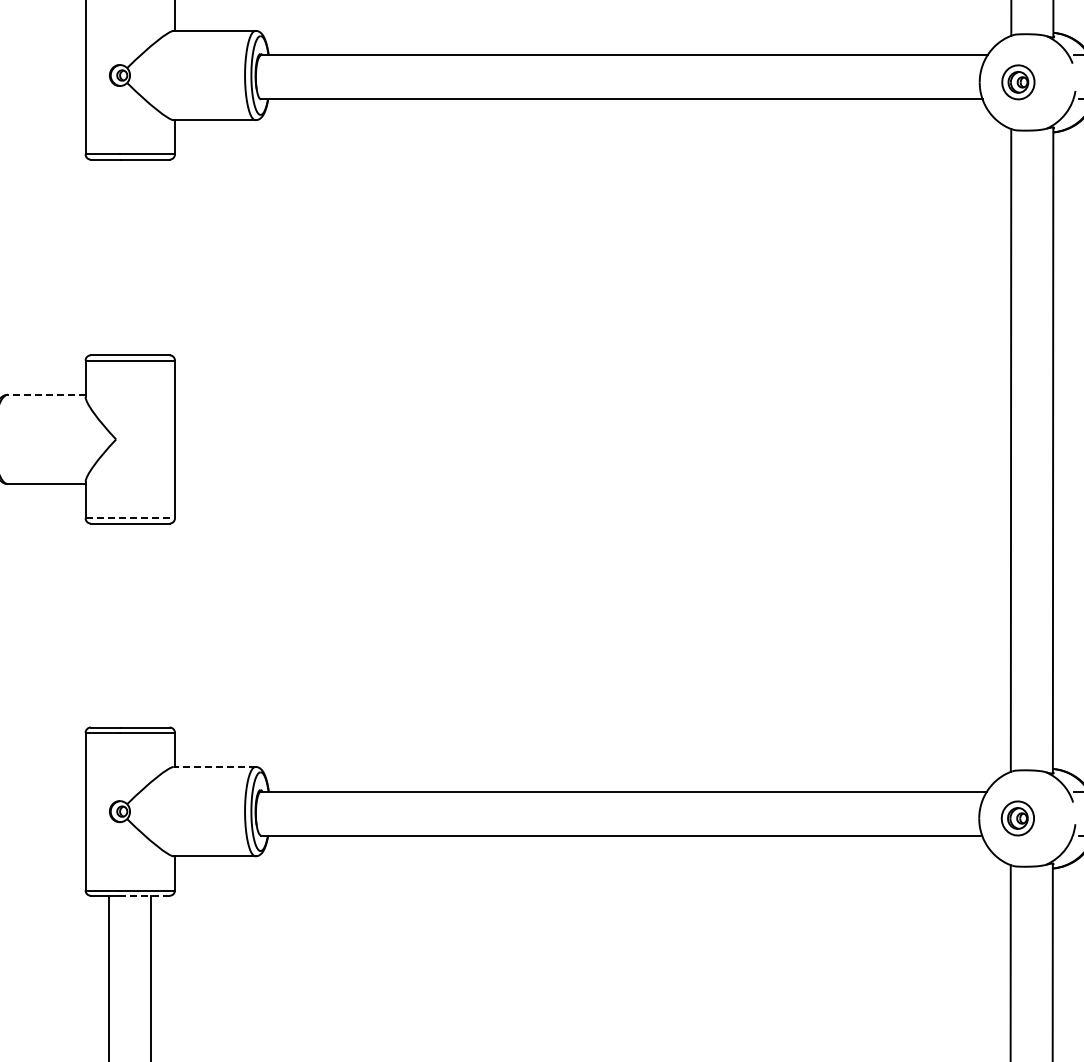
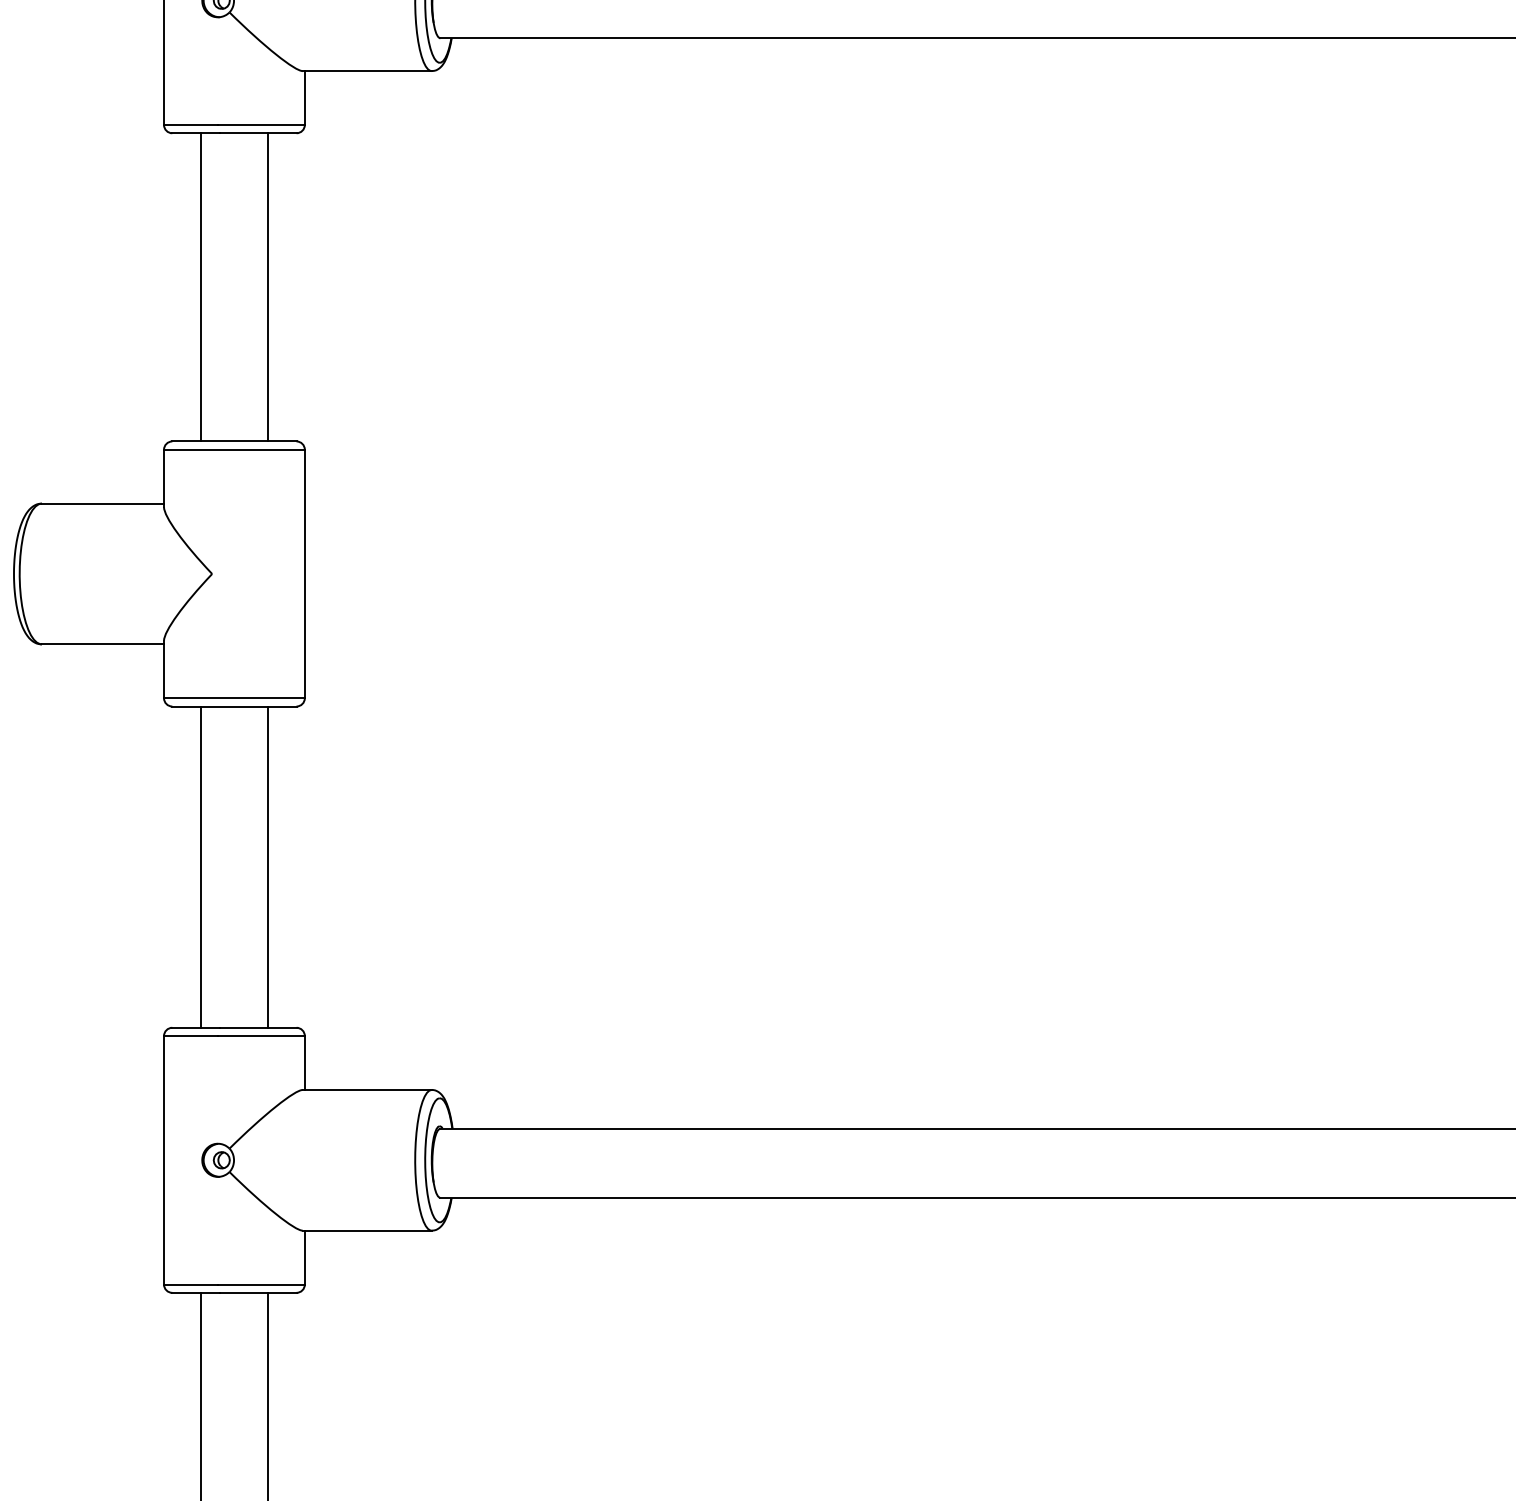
line: (109, 257) -> (201, 287), added
line: (151, 257) -> (267, 287), added
line: (46, 394) -> (102, 503), dashed -> solid
line: (130, 518) -> (234, 698), dashed -> solid
line: (109, 625) -> (201, 867), added
line: (151, 625) -> (267, 867), added
line: (214, 766) -> (367, 1089), dashed -> solid
line: (144, 895) -> (256, 1292), dashed -> solid

